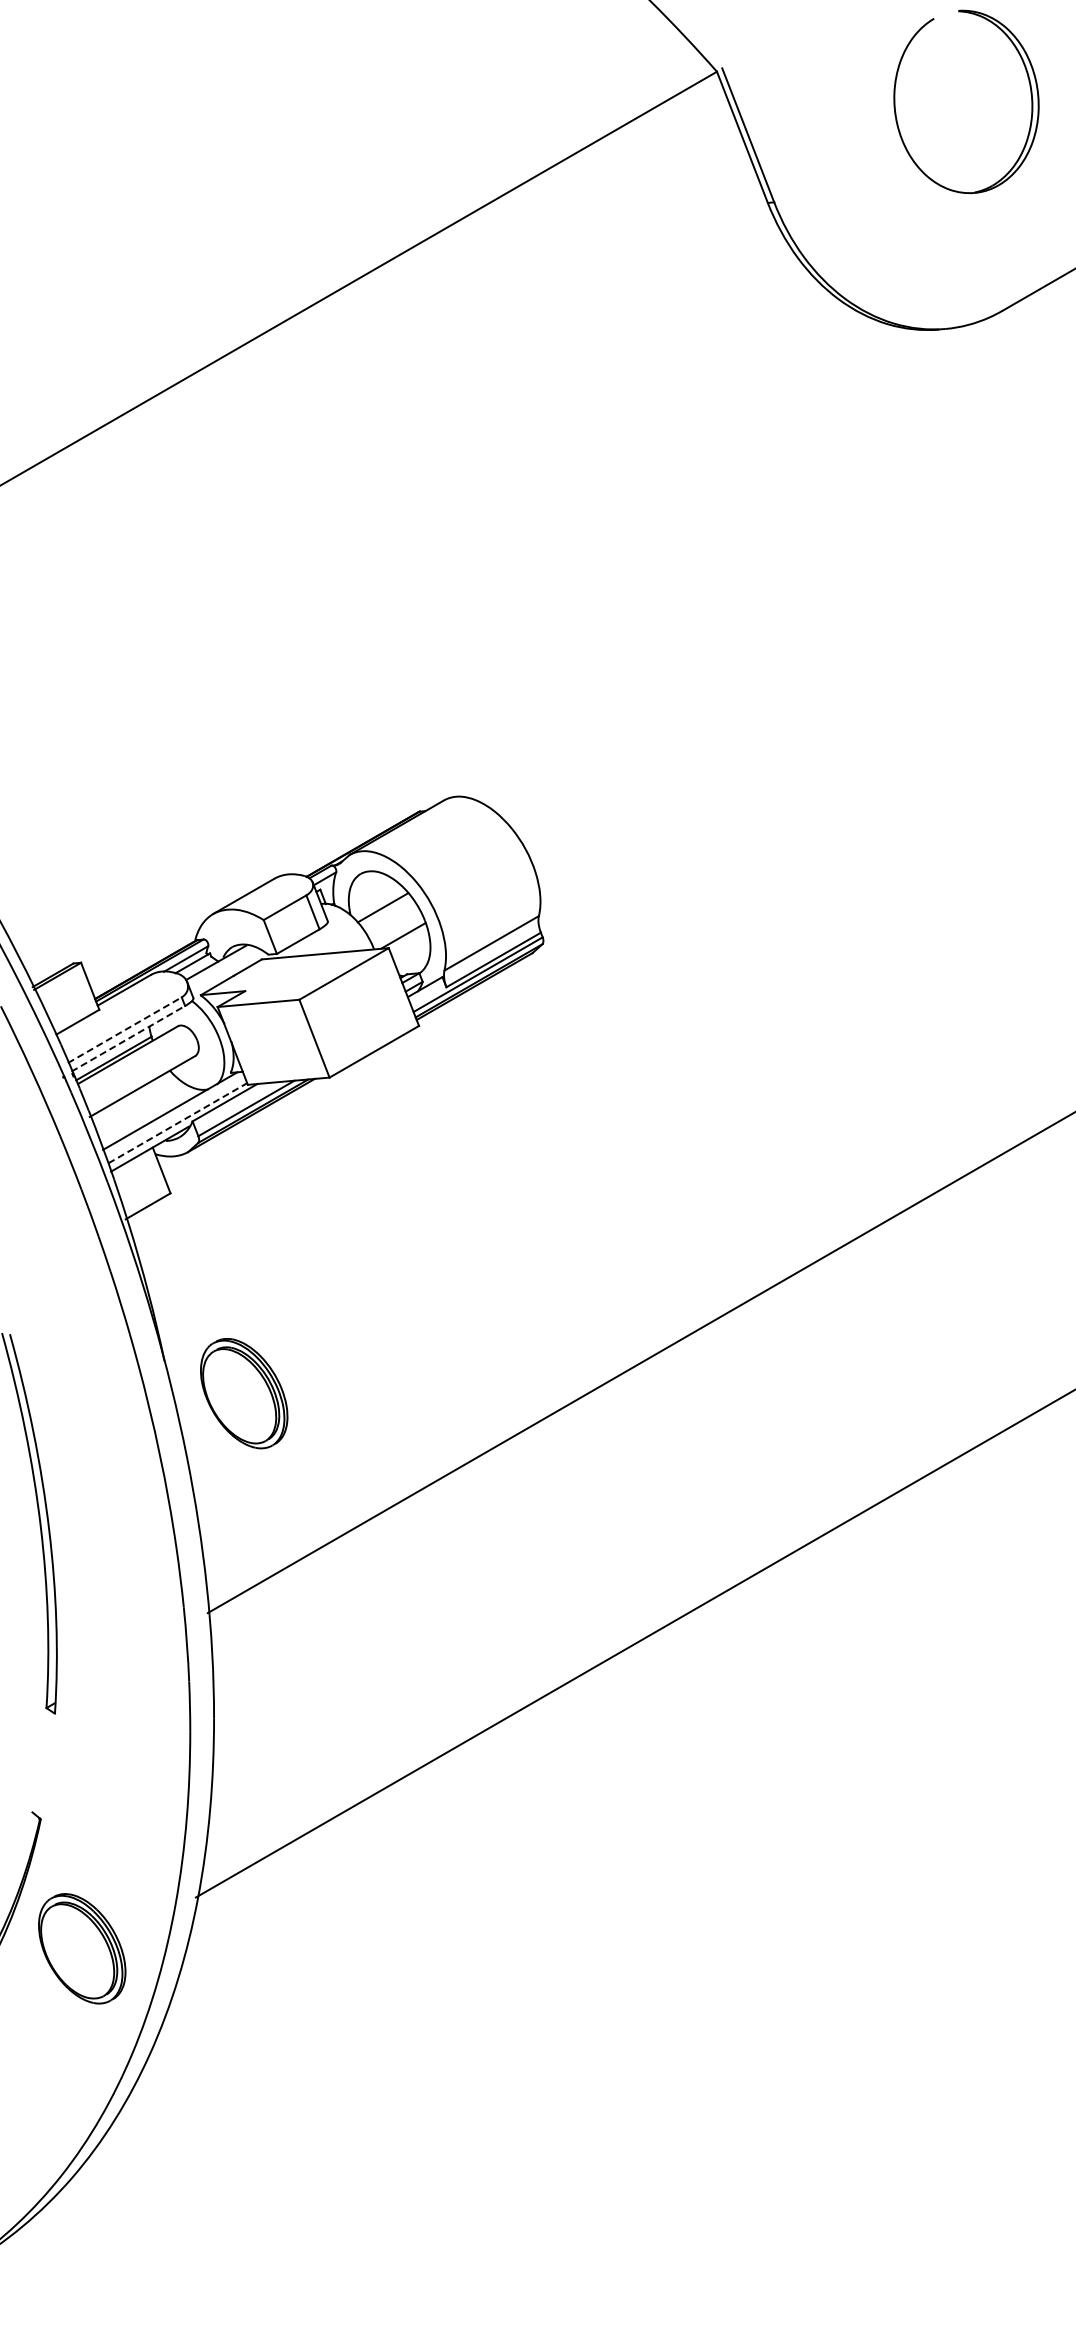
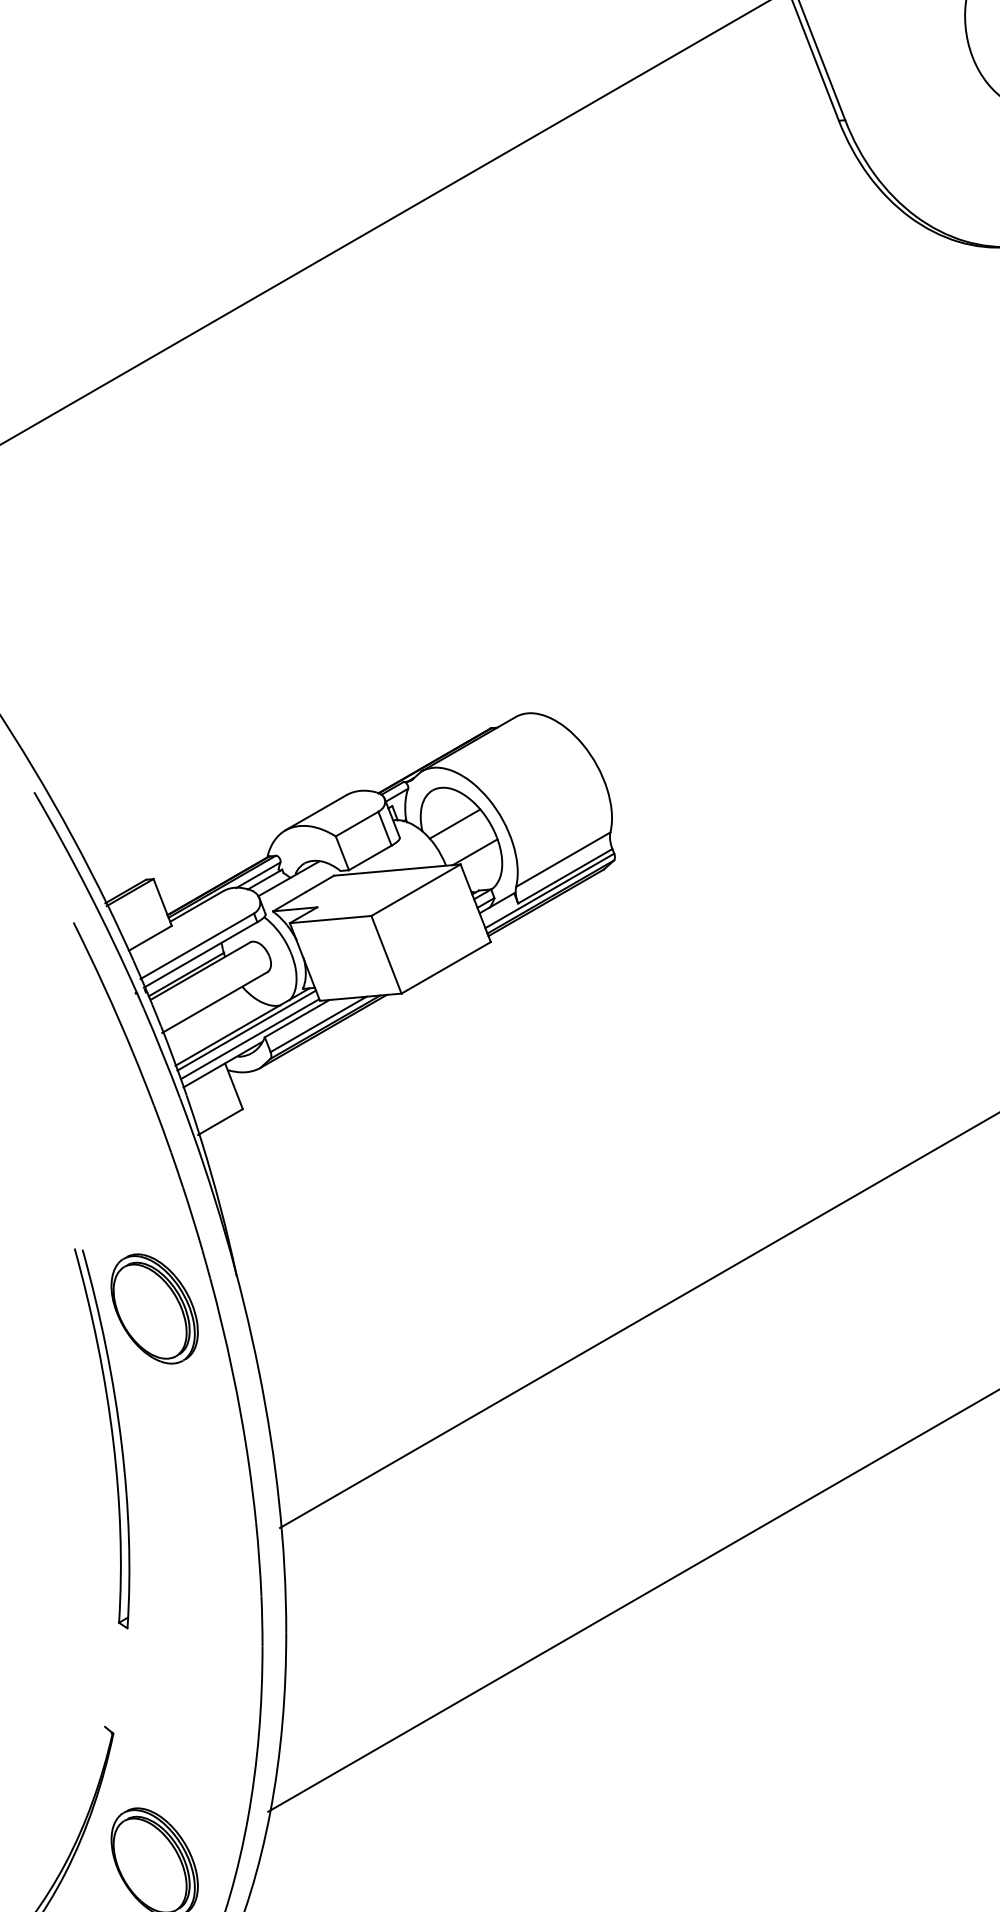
line: (124, 1030) -> (196, 946), dashed -> solid
line: (128, 1038) -> (200, 954), dashed -> solid
line: (174, 1114) -> (246, 1030), added
line: (177, 1123) -> (249, 1039), dashed -> solid
part: (244, 1393) -> (154, 1308), moved

